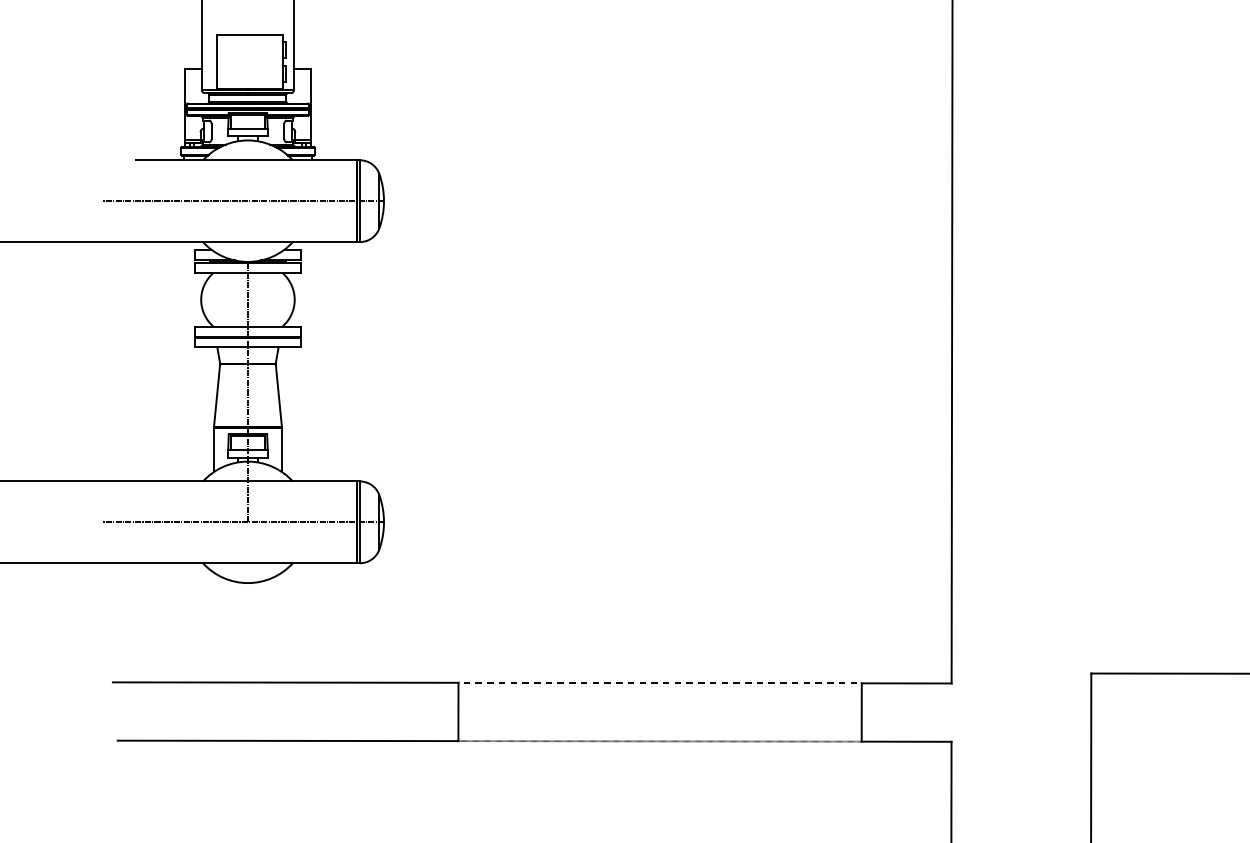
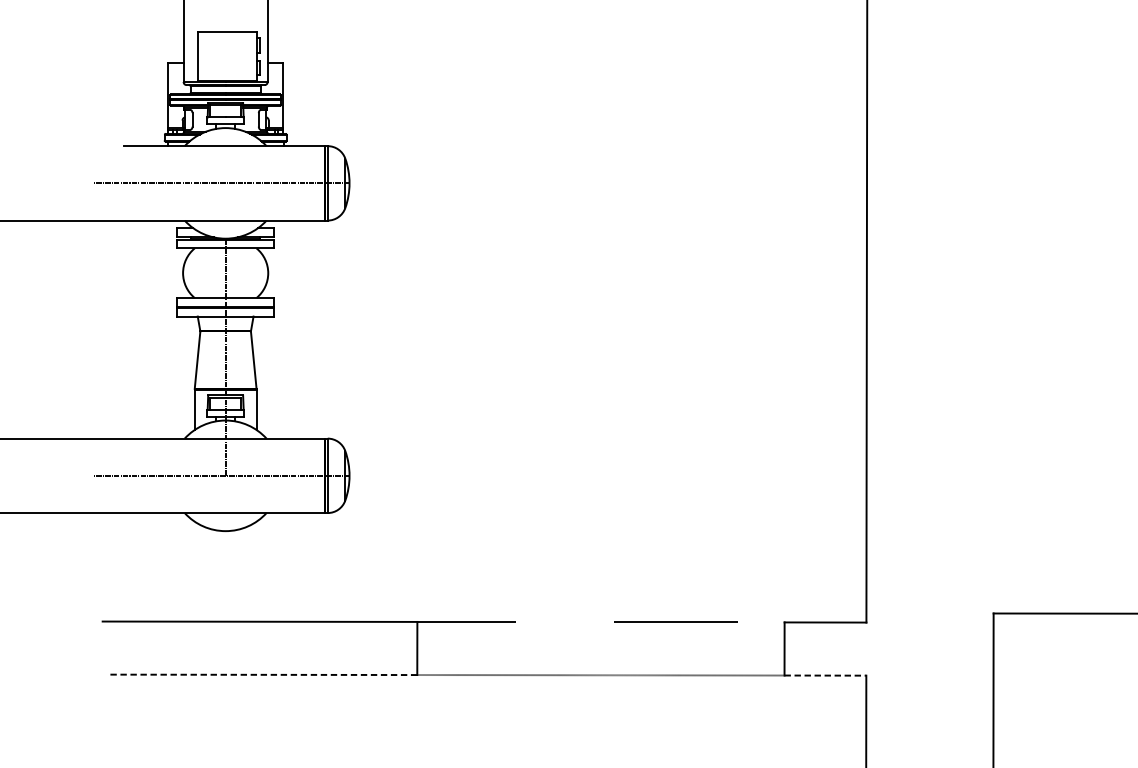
line: (287, 740) -> (261, 674), solid -> dashed
line: (906, 741) -> (825, 675), solid -> dashed

